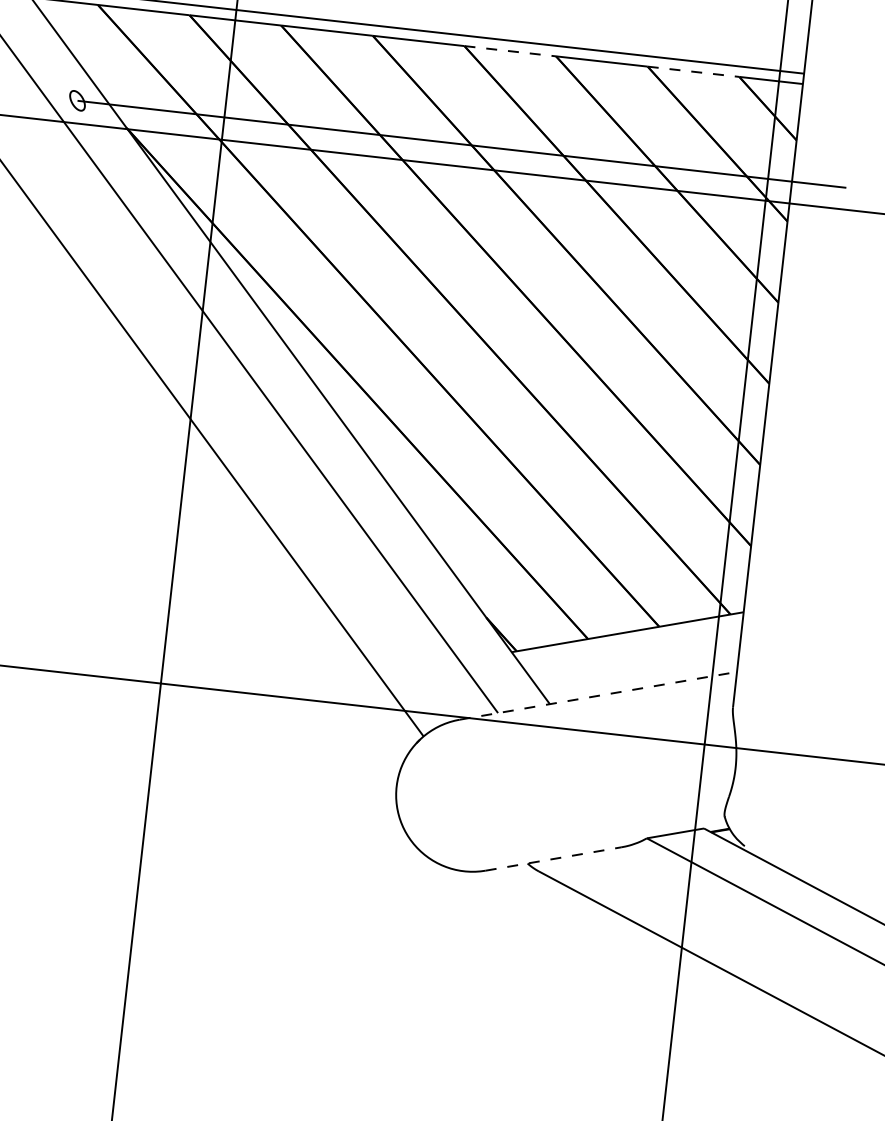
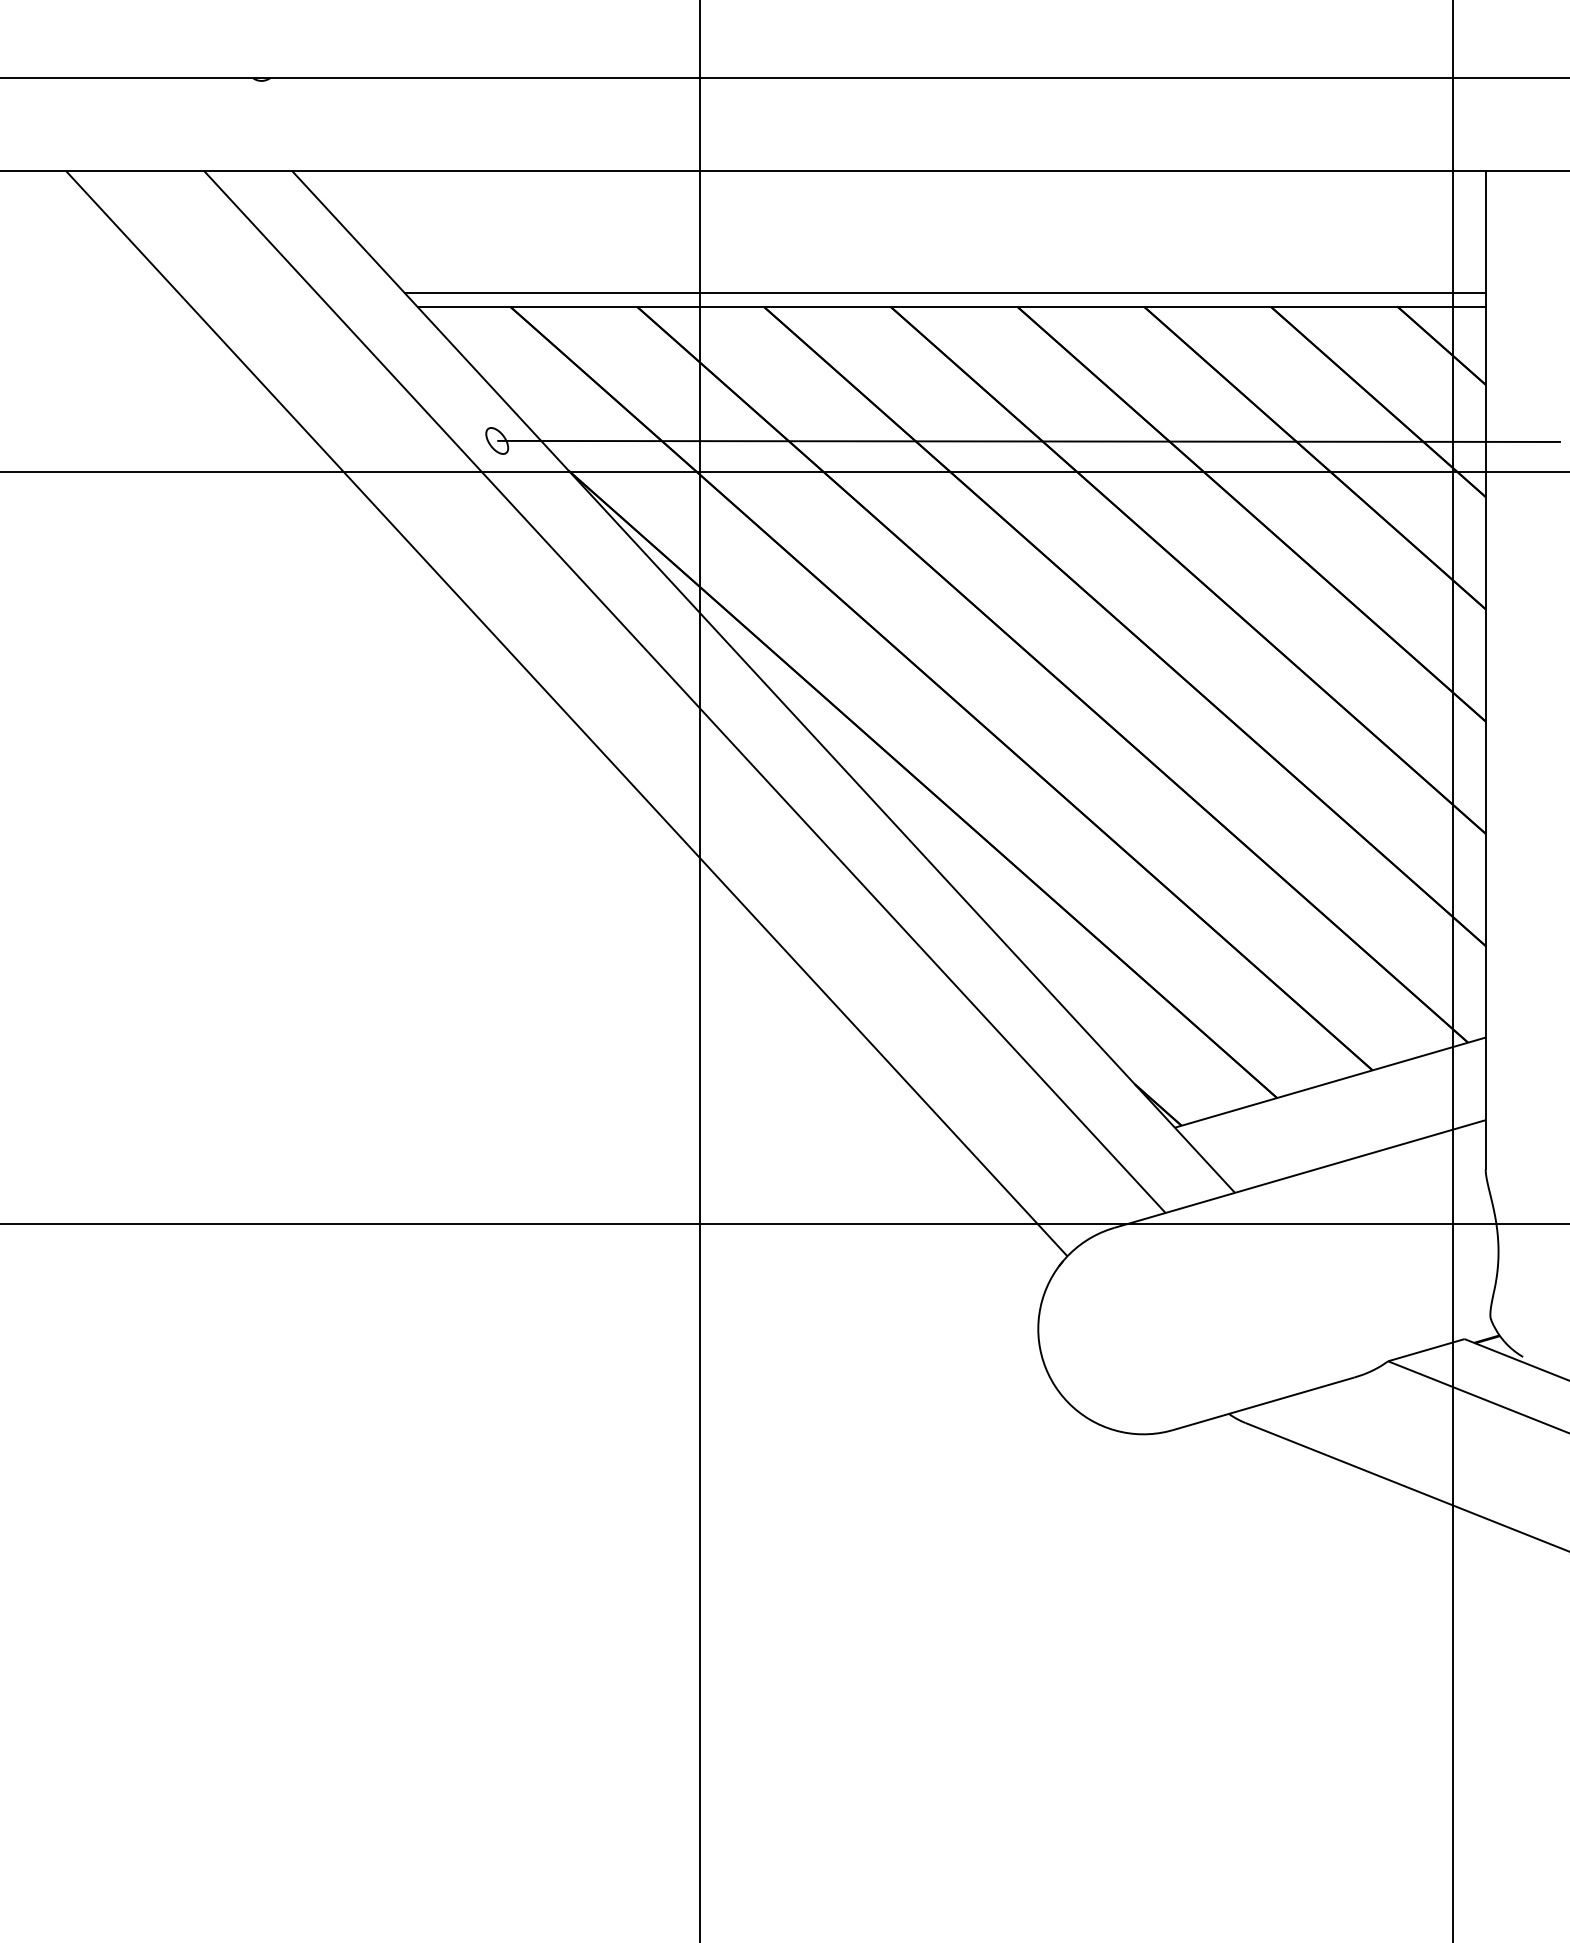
line: (510, 51) -> (1081, 306), dashed -> solid
line: (693, 71) -> (1334, 306), dashed -> solid
line: (598, 695) -> (1300, 1173), dashed -> solid
line: (554, 858) -> (1264, 1403), dashed -> solid

